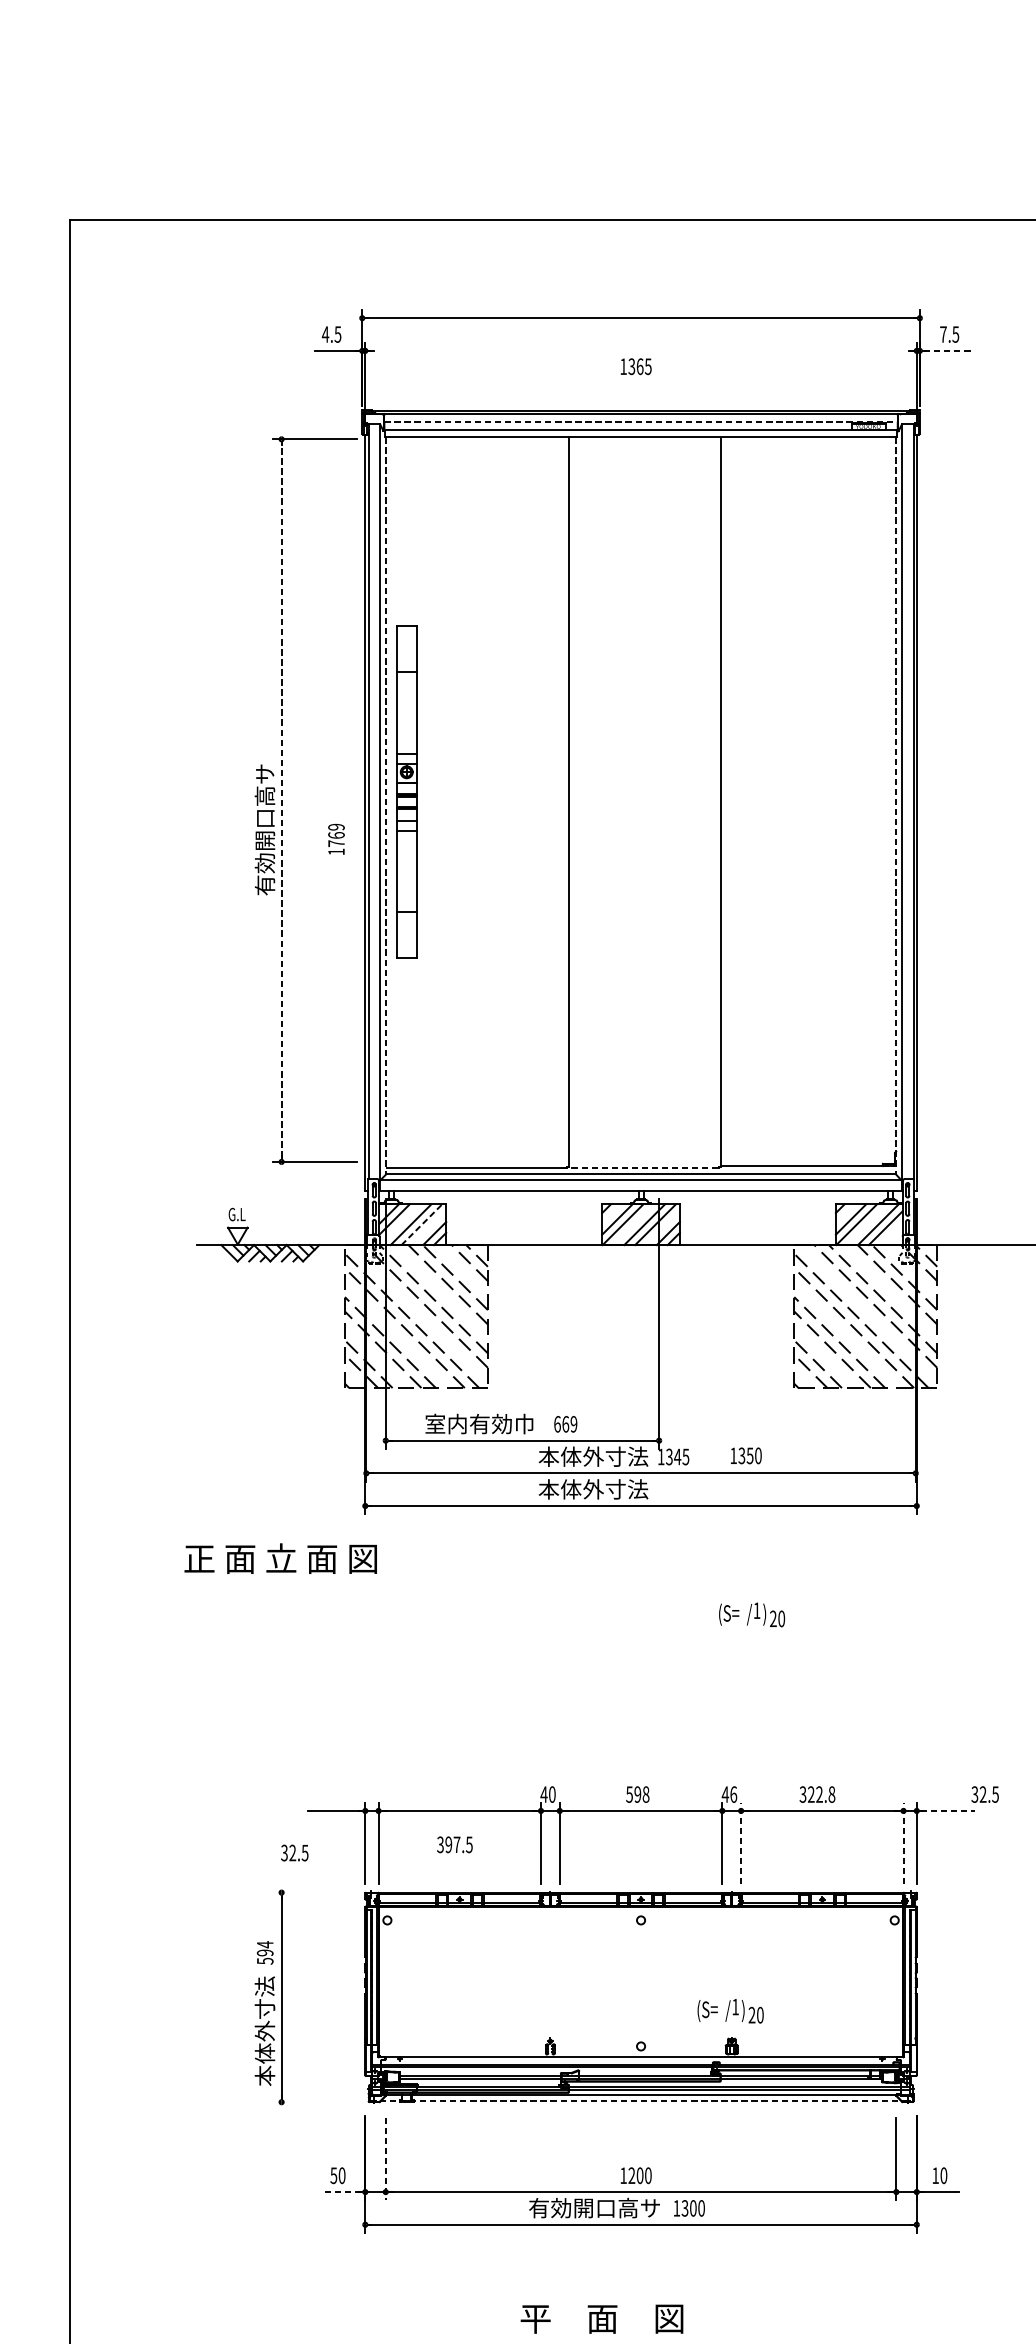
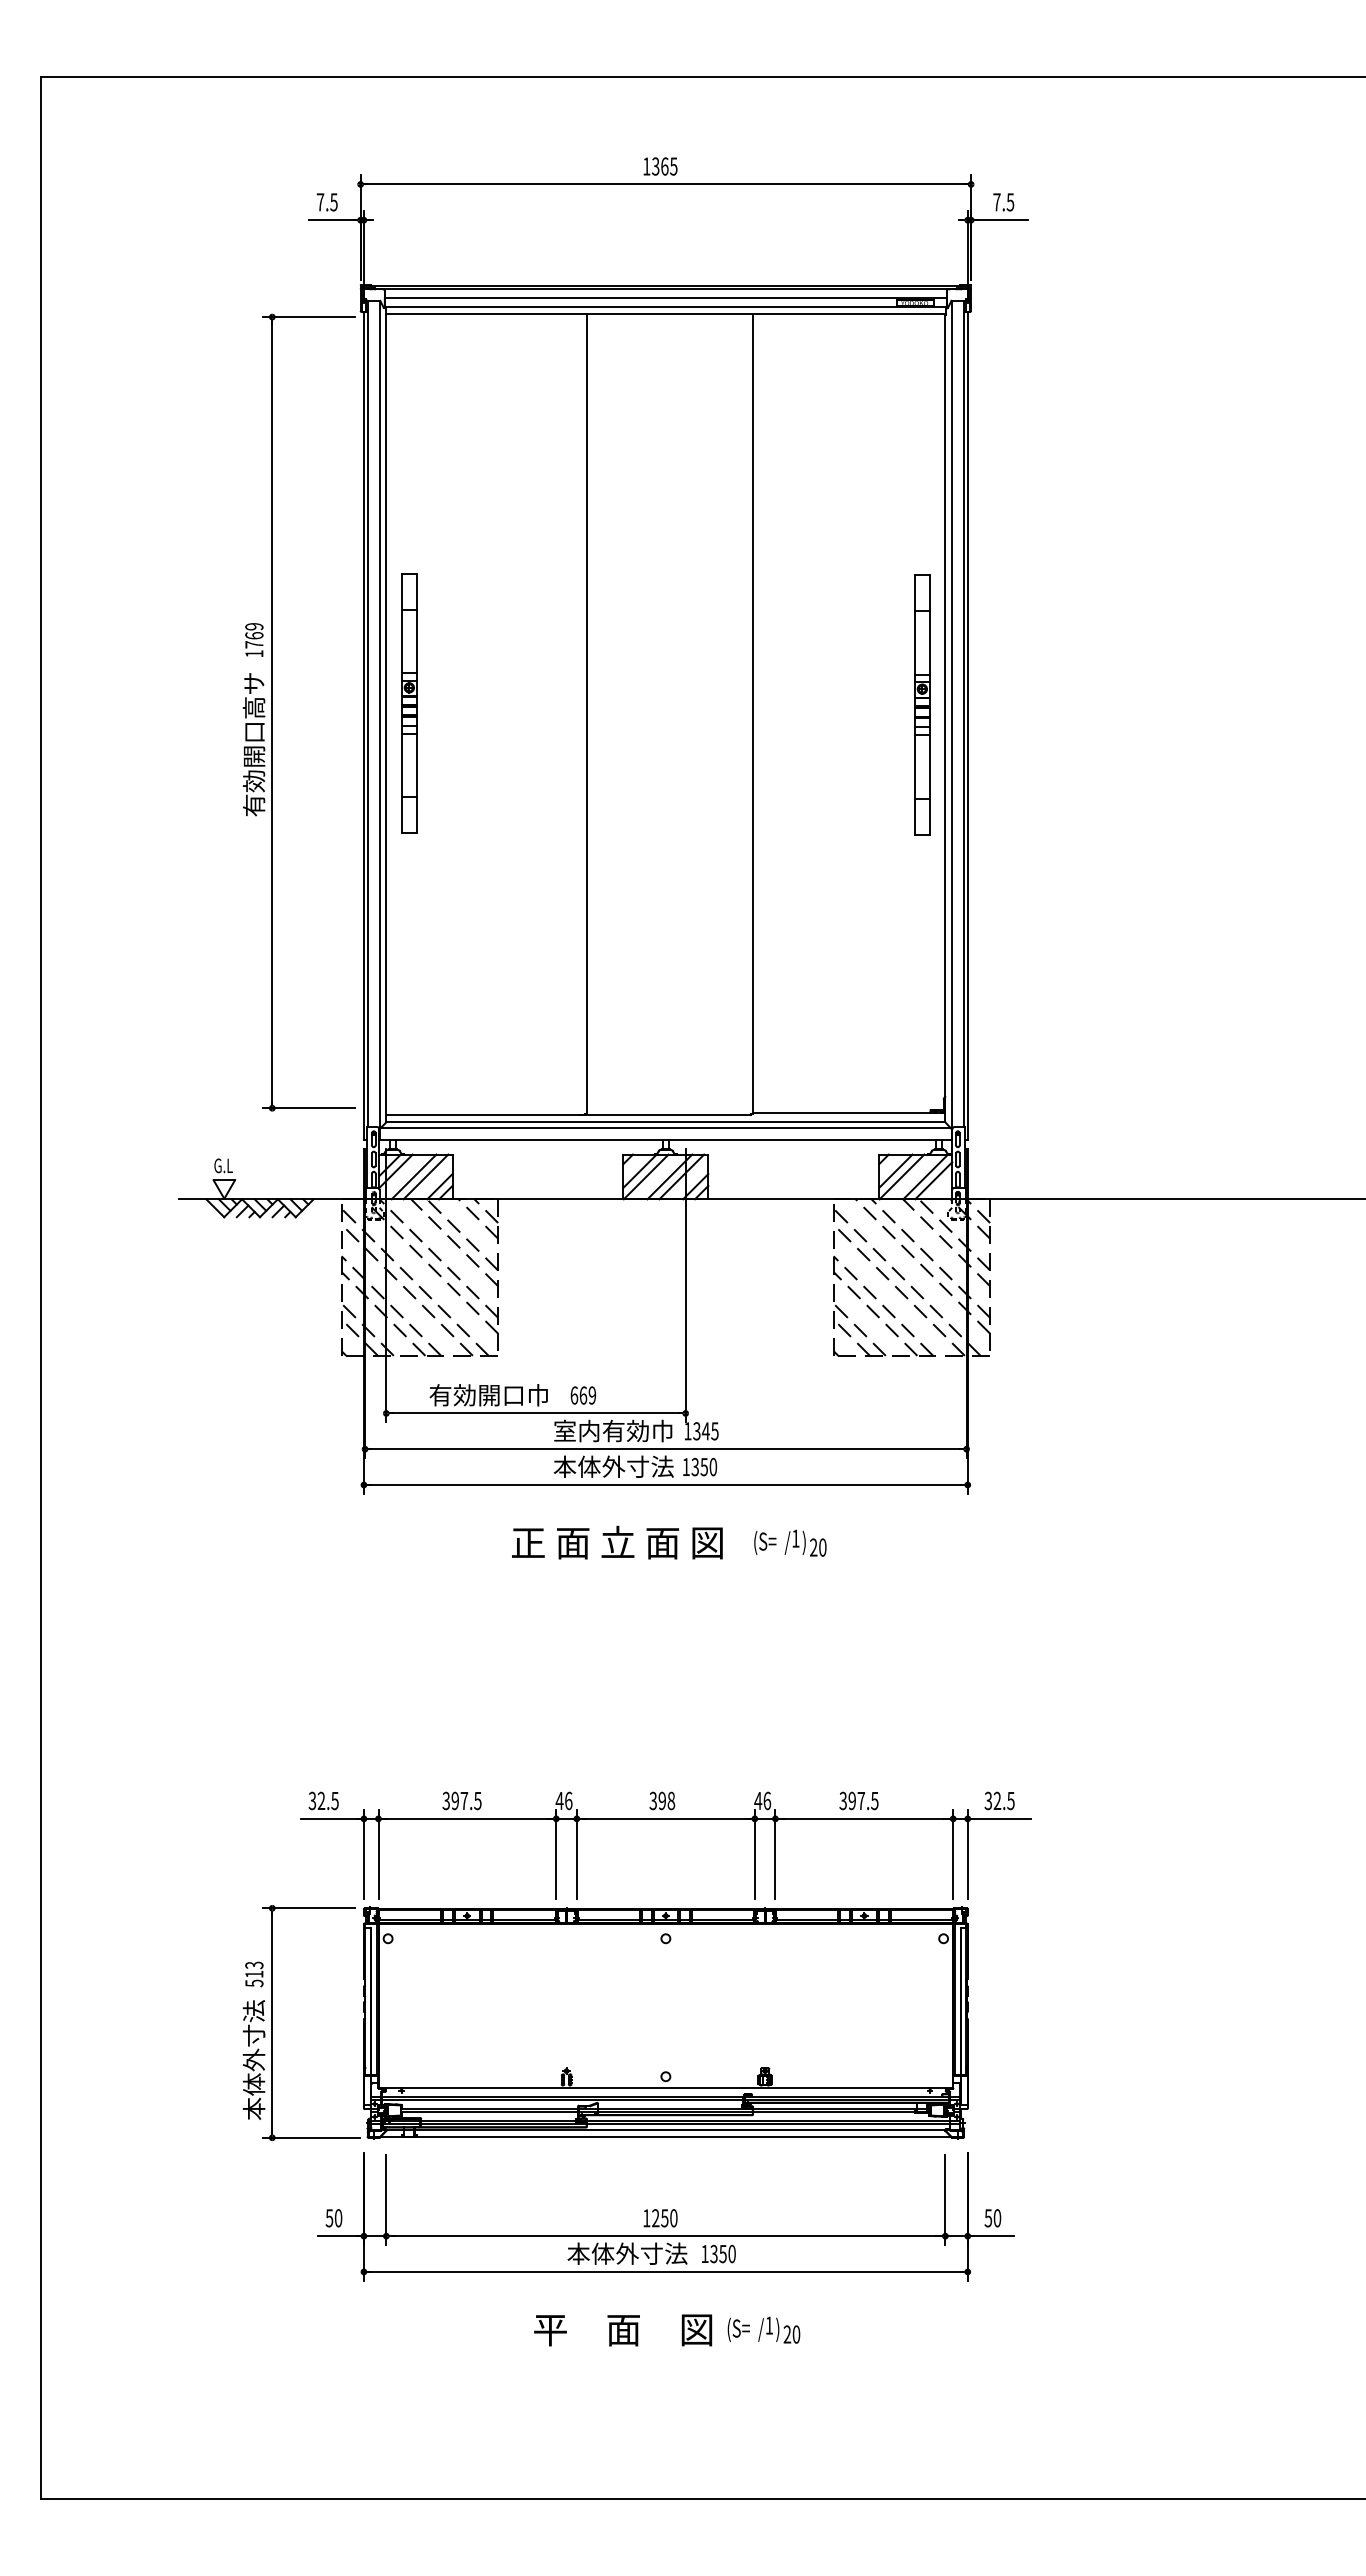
text: (325, 334) -> (320, 202), 4.5 -> 7.5
line: (948, 351) -> (1002, 220), dashed -> solid
text: (636, 366) -> (660, 166), moved
line: (641, 422) -> (666, 298), dashed -> solid
part: (406, 792) -> (409, 703), size x0.71
part: (875, 793) -> (922, 704), added
line: (281, 800) -> (272, 712), dashed -> solid
line: (385, 805) -> (386, 718), dashed -> solid
line: (896, 805) -> (945, 718), dashed -> solid
text: (336, 838) -> (254, 639), moved
line: (640, 1167) -> (665, 1114), dashed -> solid
line: (421, 1224) -> (425, 1176), dashed -> solid
text: (468, 1424) -> (476, 1395), 室内有効巾 -> 有効開口巾
text: (593, 1456) -> (613, 1430), 本体外寸法 -> 室内有効巾
text: (746, 1456) -> (700, 1467), moved
text: (280, 1558) -> (617, 1542), moved
text: (752, 1614) -> (790, 1542), moved
text: (552, 1794) -> (568, 1800), 40 -> 46
text: (629, 1794) -> (653, 1800), 598 -> 398
text: (821, 1794) -> (863, 1800), 322.8 -> 397.5
text: (985, 1794) -> (999, 1800), moved
line: (948, 1810) -> (1002, 1818), dashed -> solid
line: (741, 1843) -> (775, 1854), dashed -> solid
line: (903, 1843) -> (953, 1854), dashed -> solid
text: (454, 1844) -> (461, 1800), moved
text: (294, 1852) -> (323, 1800), moved
line: (315, 1892) -> (309, 1908), added
text: (265, 1948) -> (254, 1969), 594 -> 513
text: (730, 2010) -> (763, 2329), moved
line: (317, 2101) -> (311, 2137), added
line: (641, 2101) -> (666, 2136), dashed -> solid
line: (385, 2159) -> (386, 2200), dashed -> solid
text: (639, 2175) -> (664, 2218), 1200 -> 1250
text: (935, 2175) -> (988, 2218), 10 -> 50
line: (342, 2192) -> (338, 2236), dashed -> solid
text: (595, 2207) -> (615, 2253), 有効開口高サ -> 本体外寸法
text: (692, 2207) -> (722, 2253), 1300 -> 1350
text: (602, 2319) -> (623, 2330), moved

